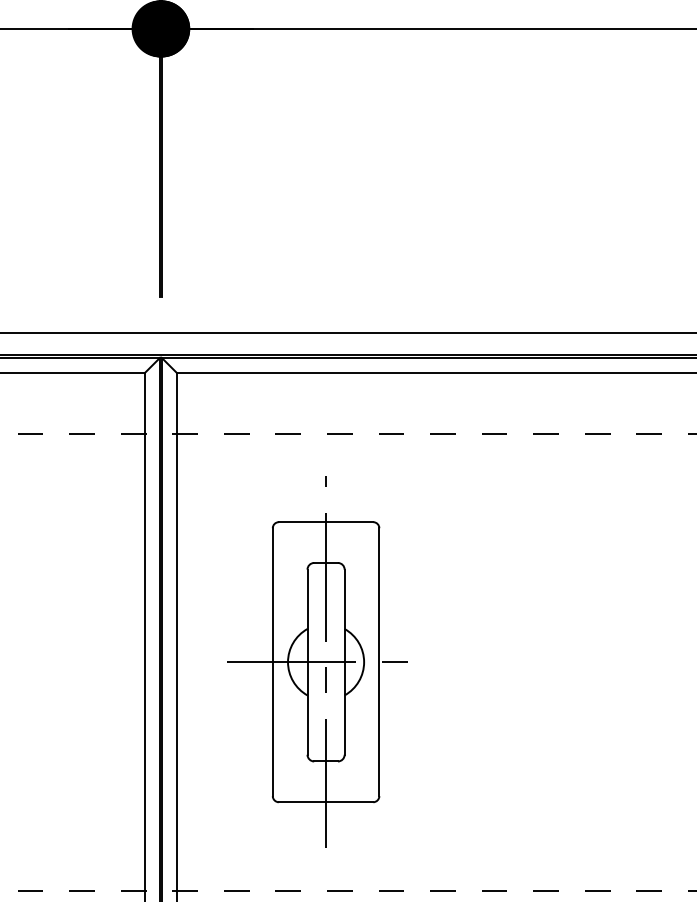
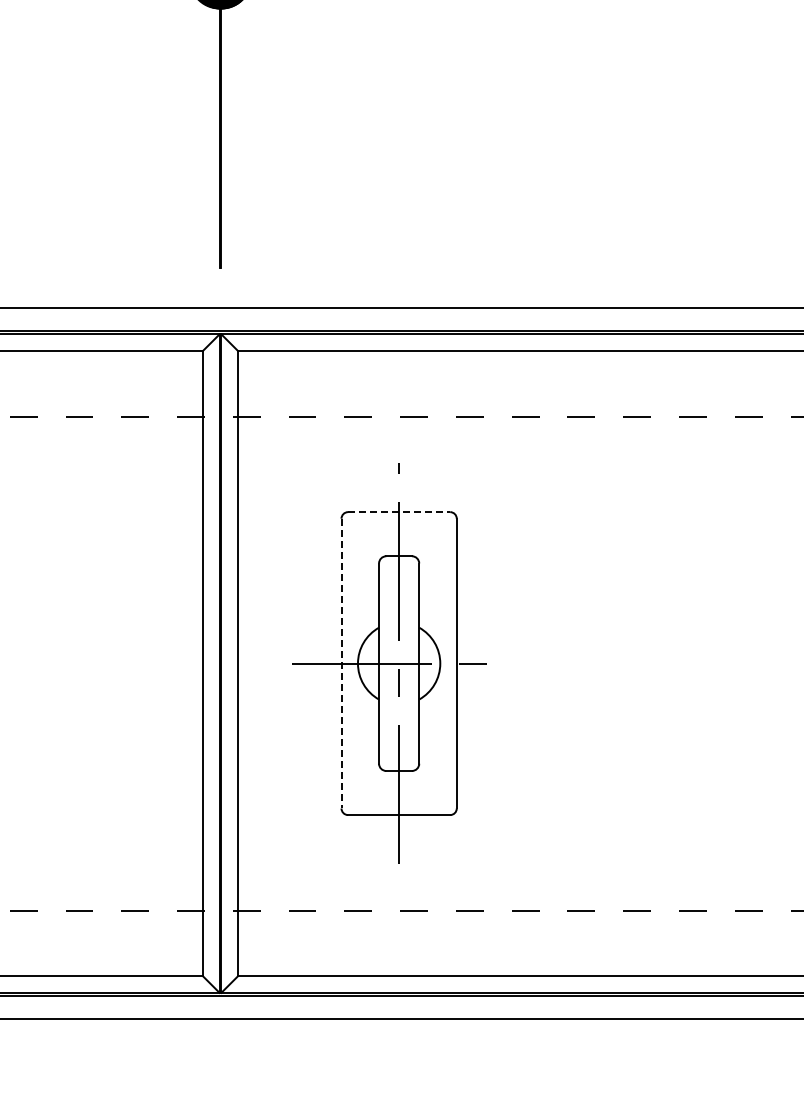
line: (326, 522) -> (399, 512), solid -> dashed
line: (272, 662) -> (341, 663), solid -> dashed

